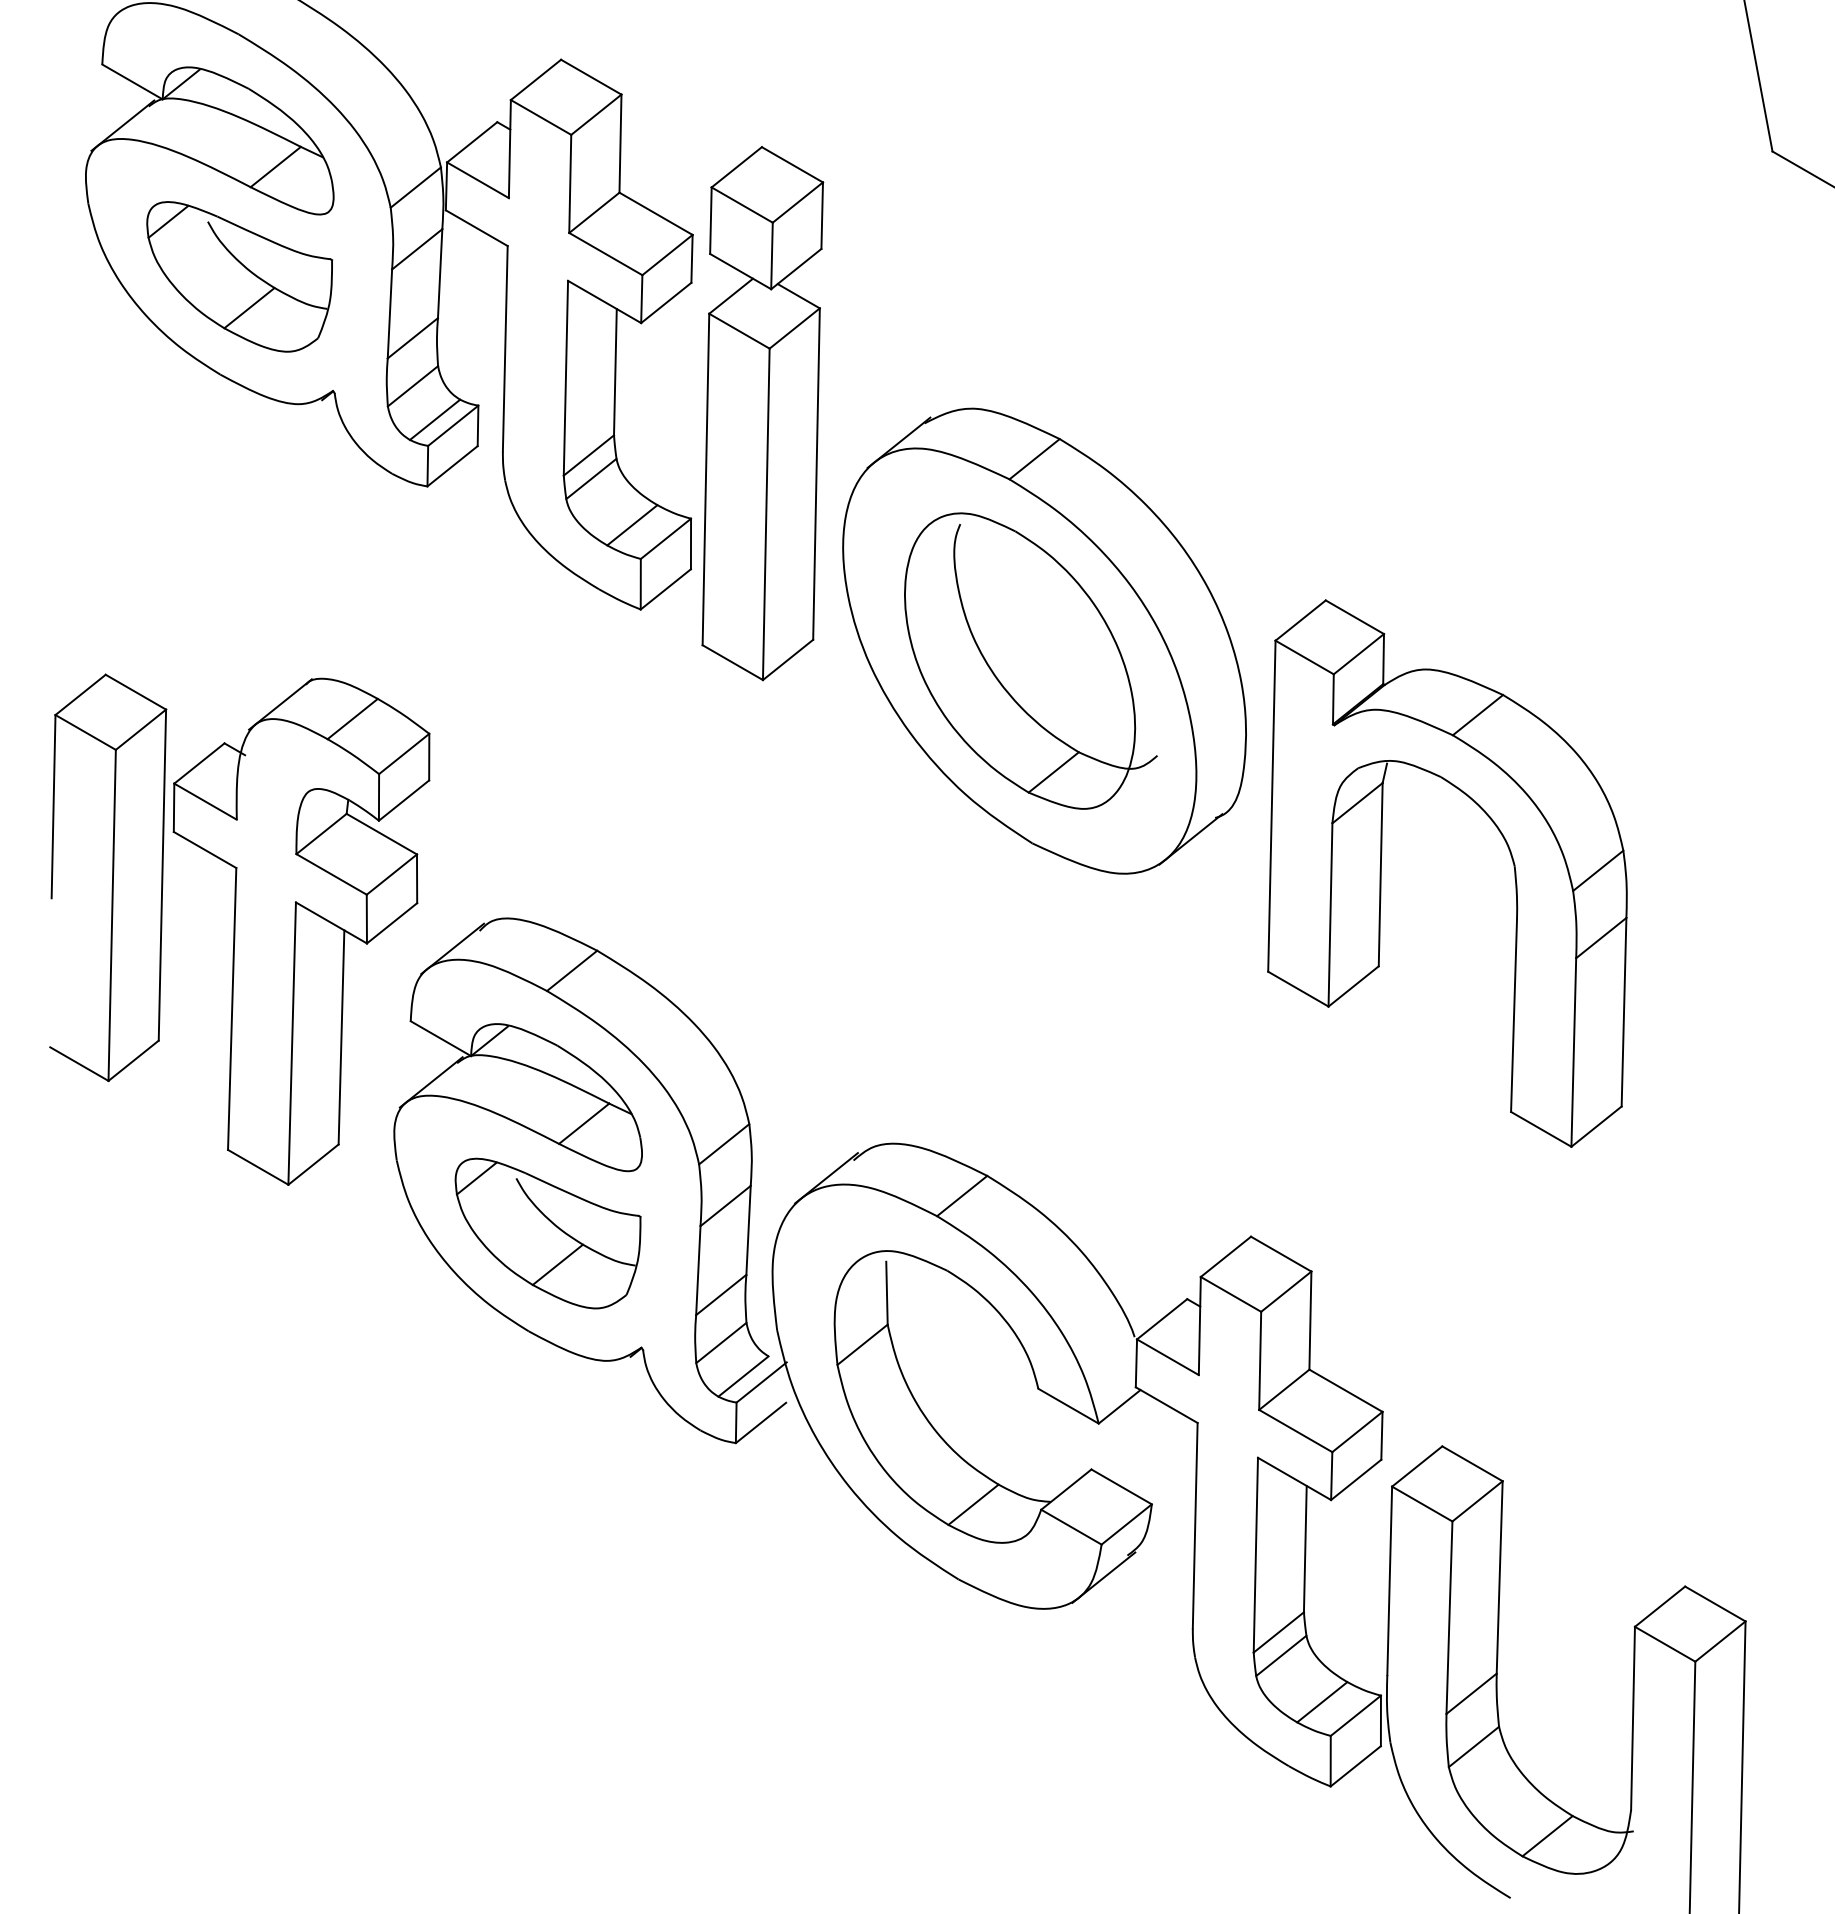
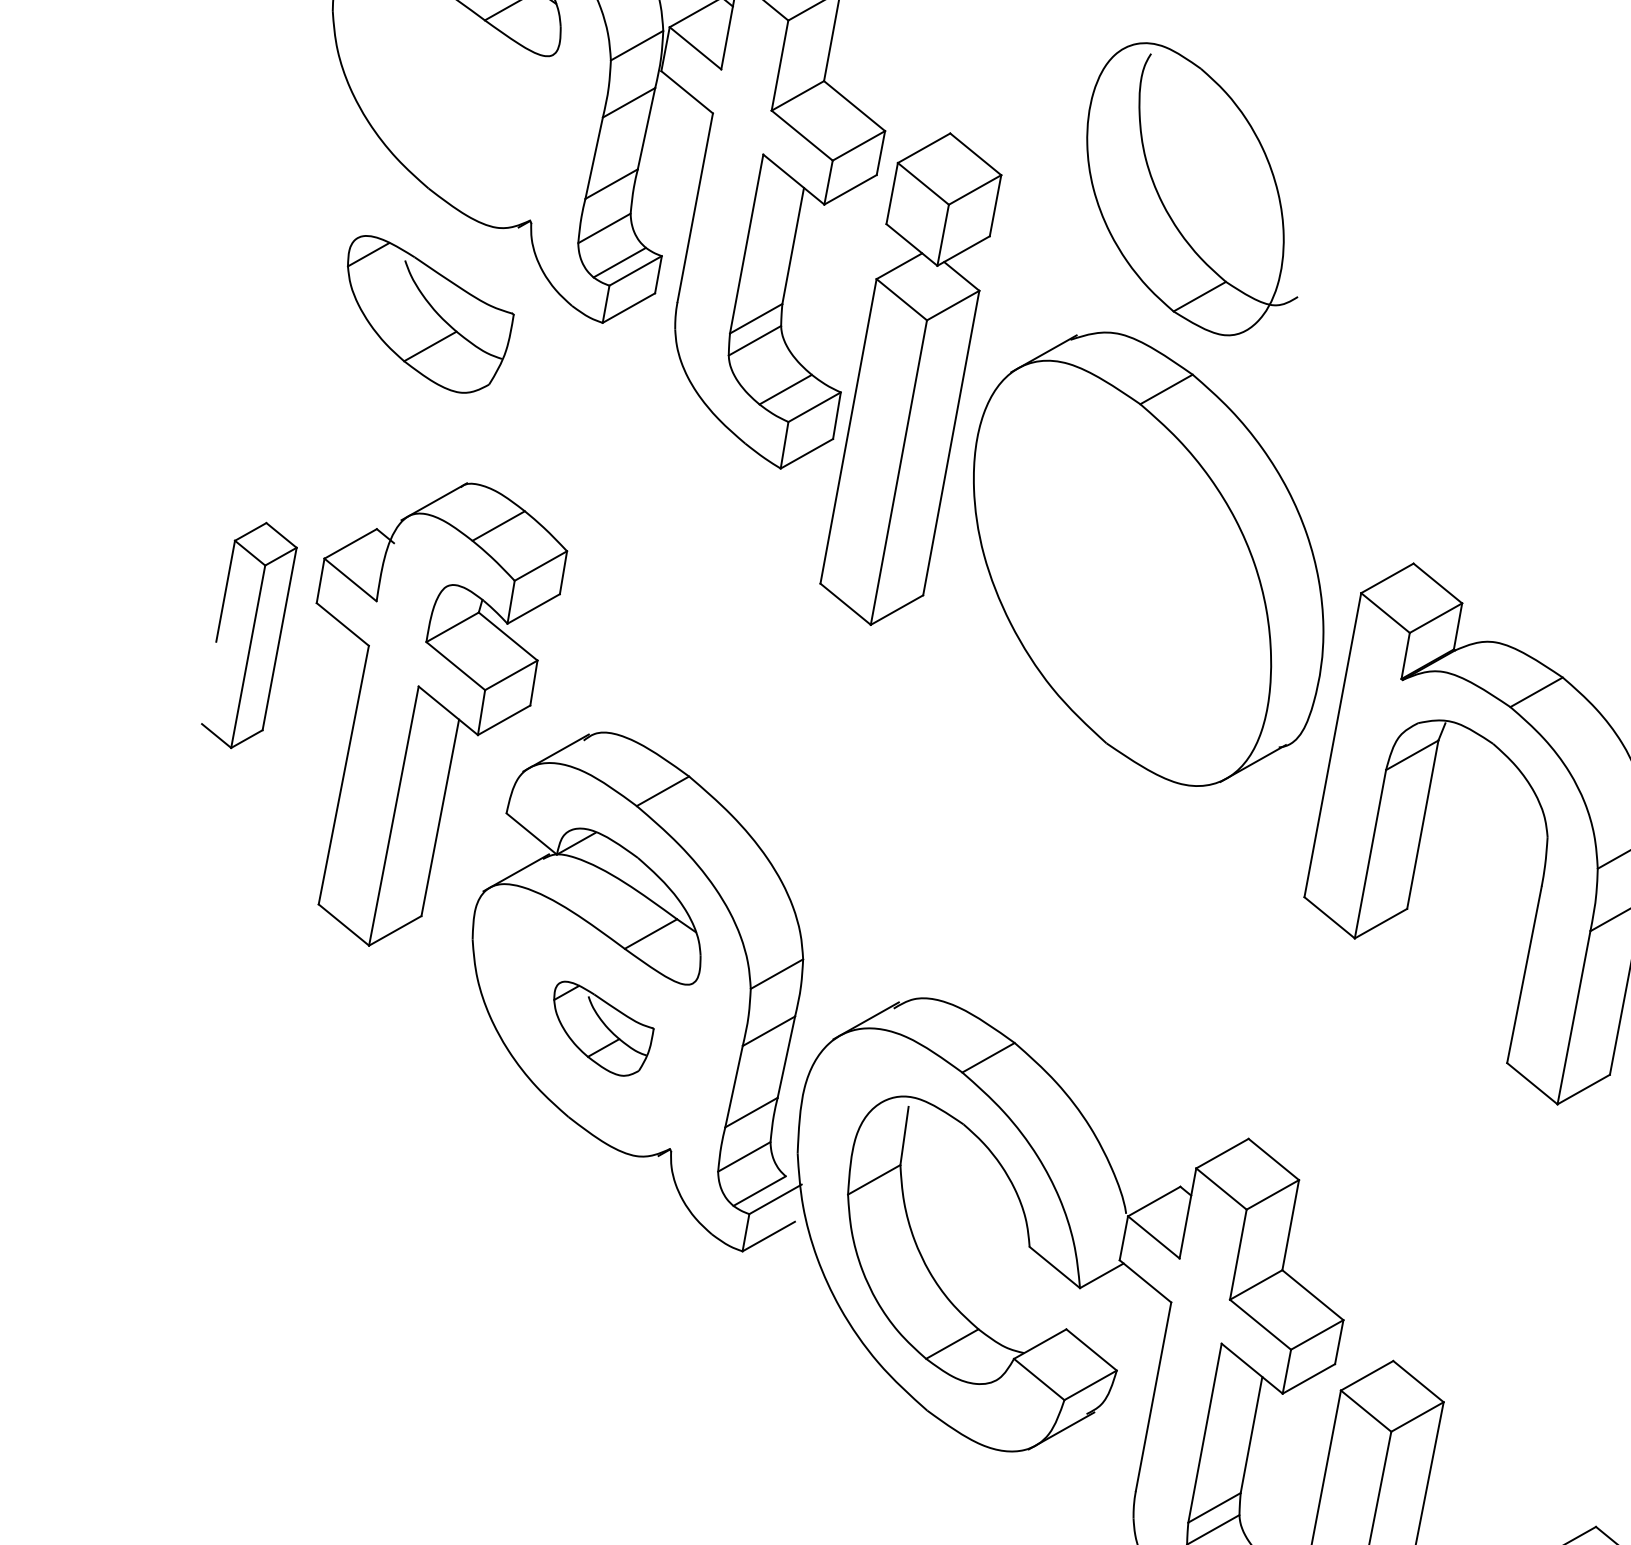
part: (239, 276) -> (425, 315), moved
part: (762, 413) -> (910, 379), moved
part: (1030, 660) -> (1195, 190), moved
part: (108, 877) -> (249, 635), size x0.6
part: (547, 1233) -> (600, 1029), size x0.6

